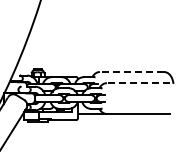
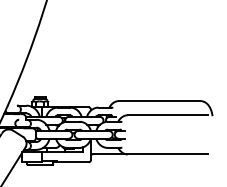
line: (131, 72) -> (159, 101), dashed -> solid
line: (138, 83) -> (168, 115), dashed -> solid

